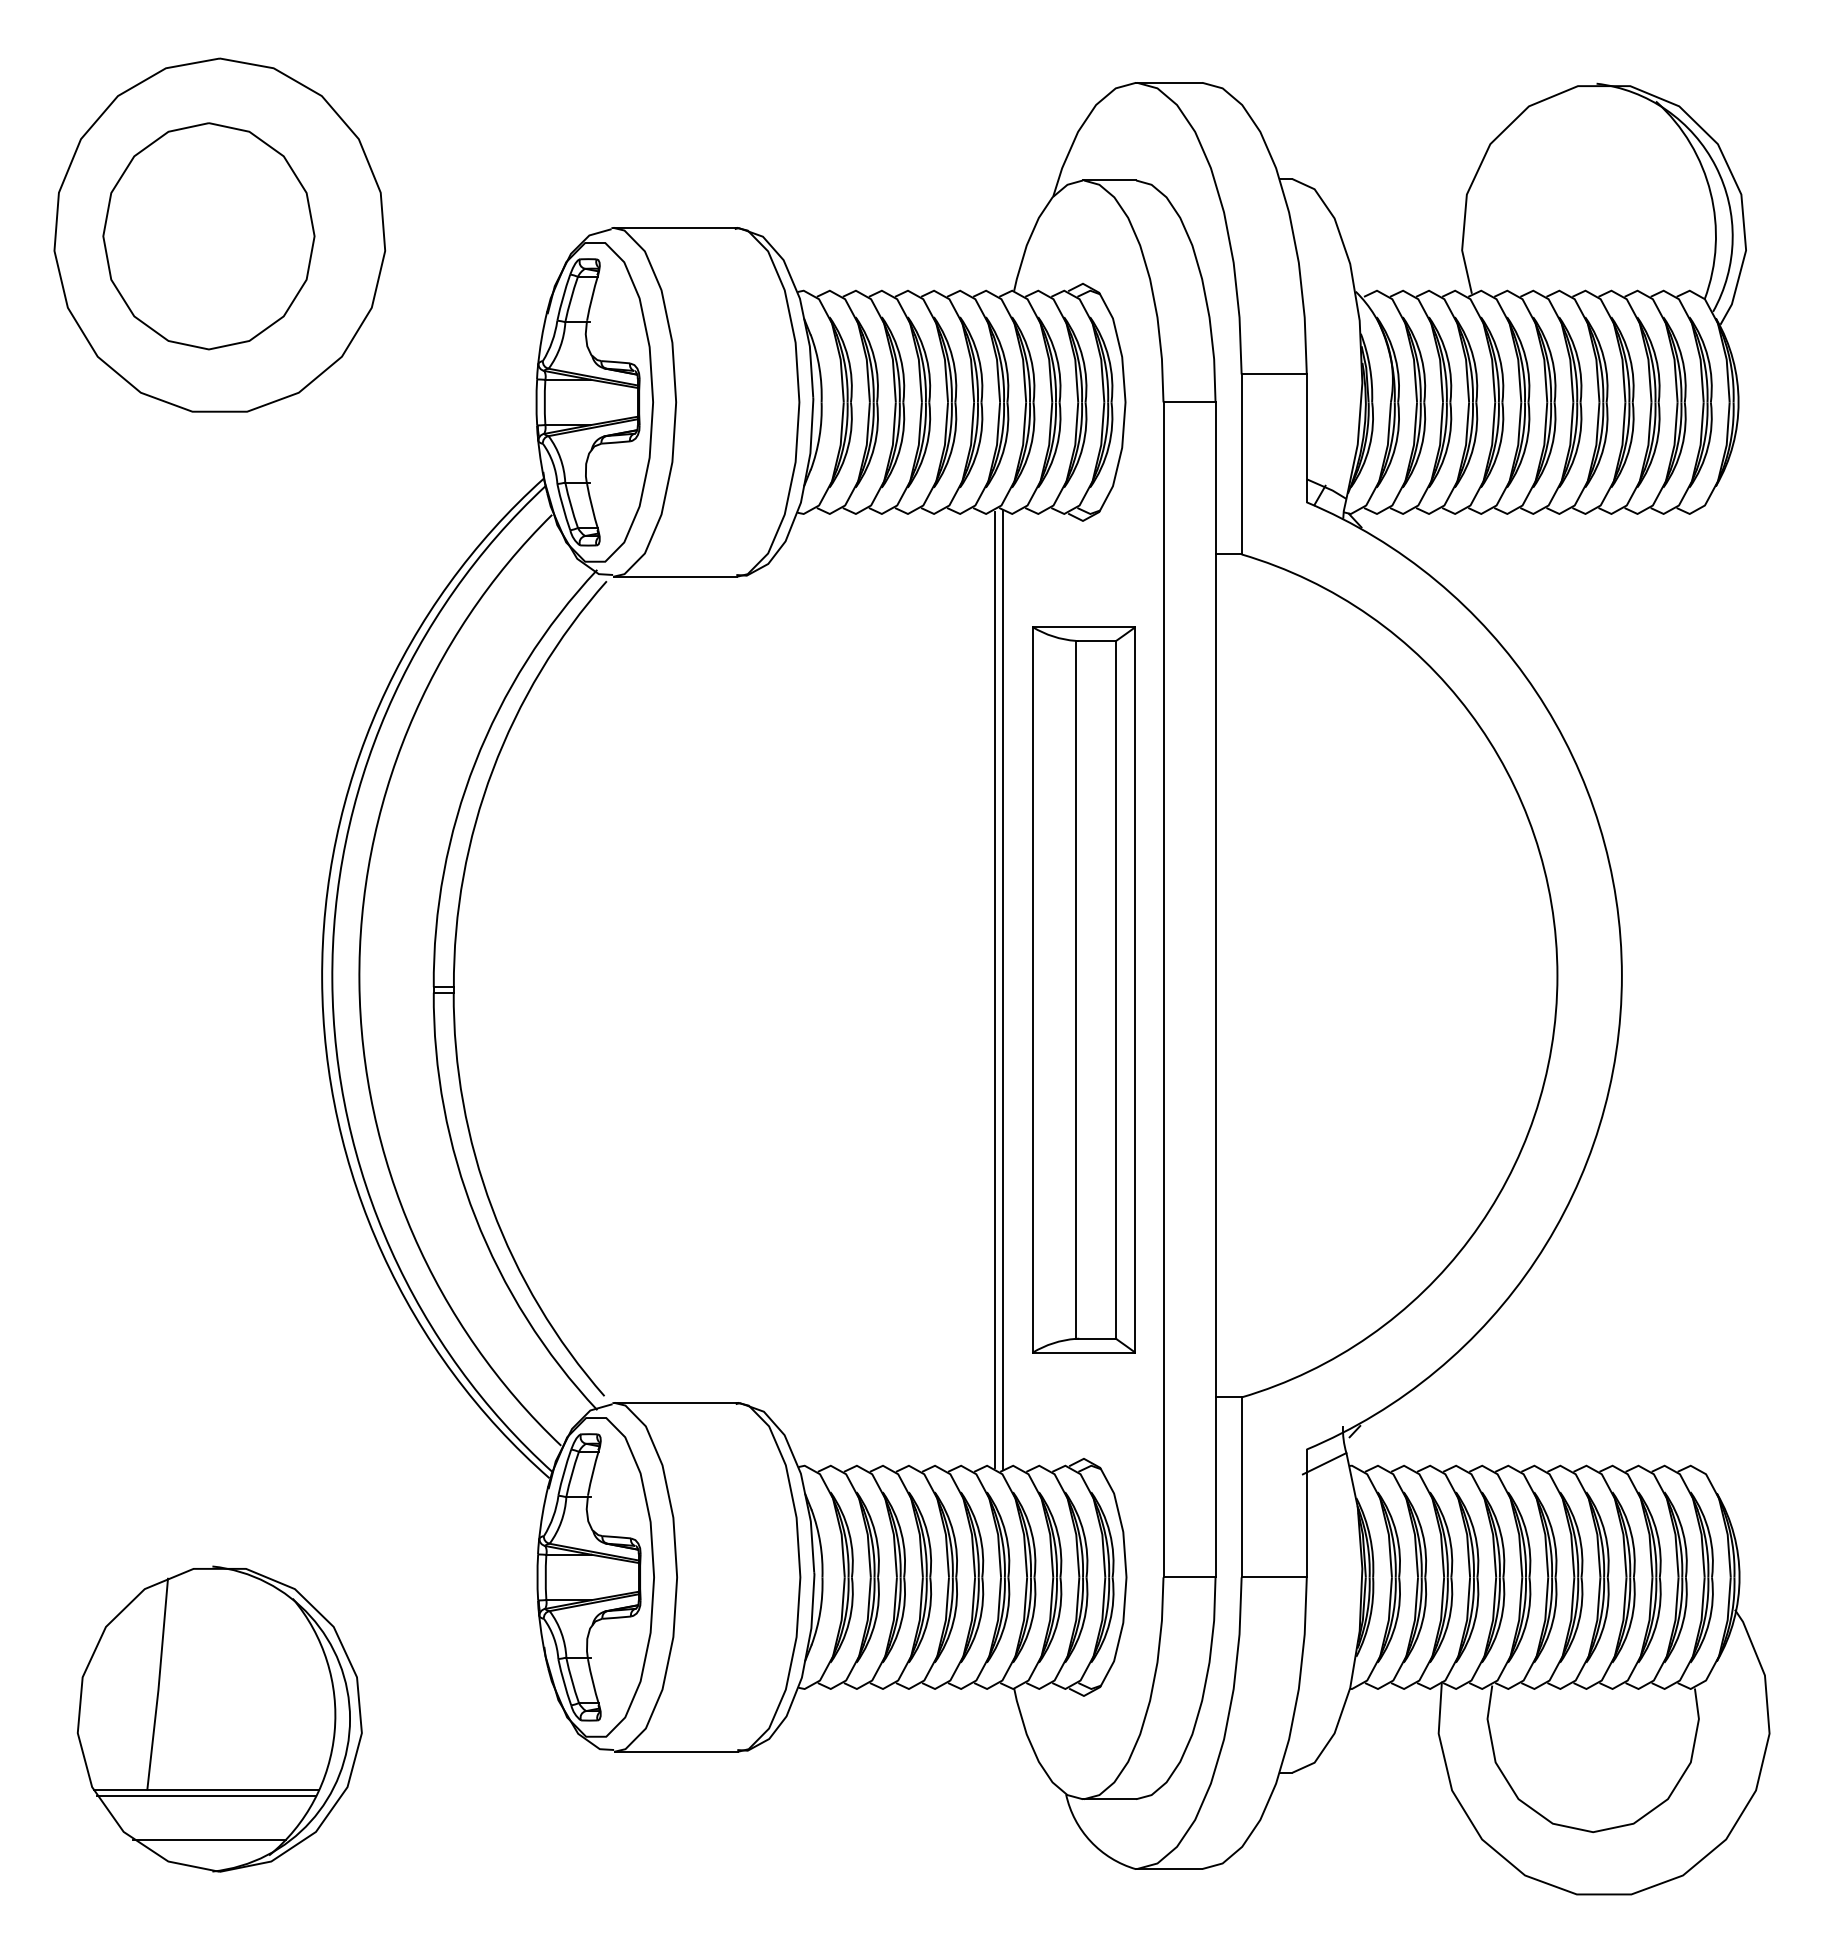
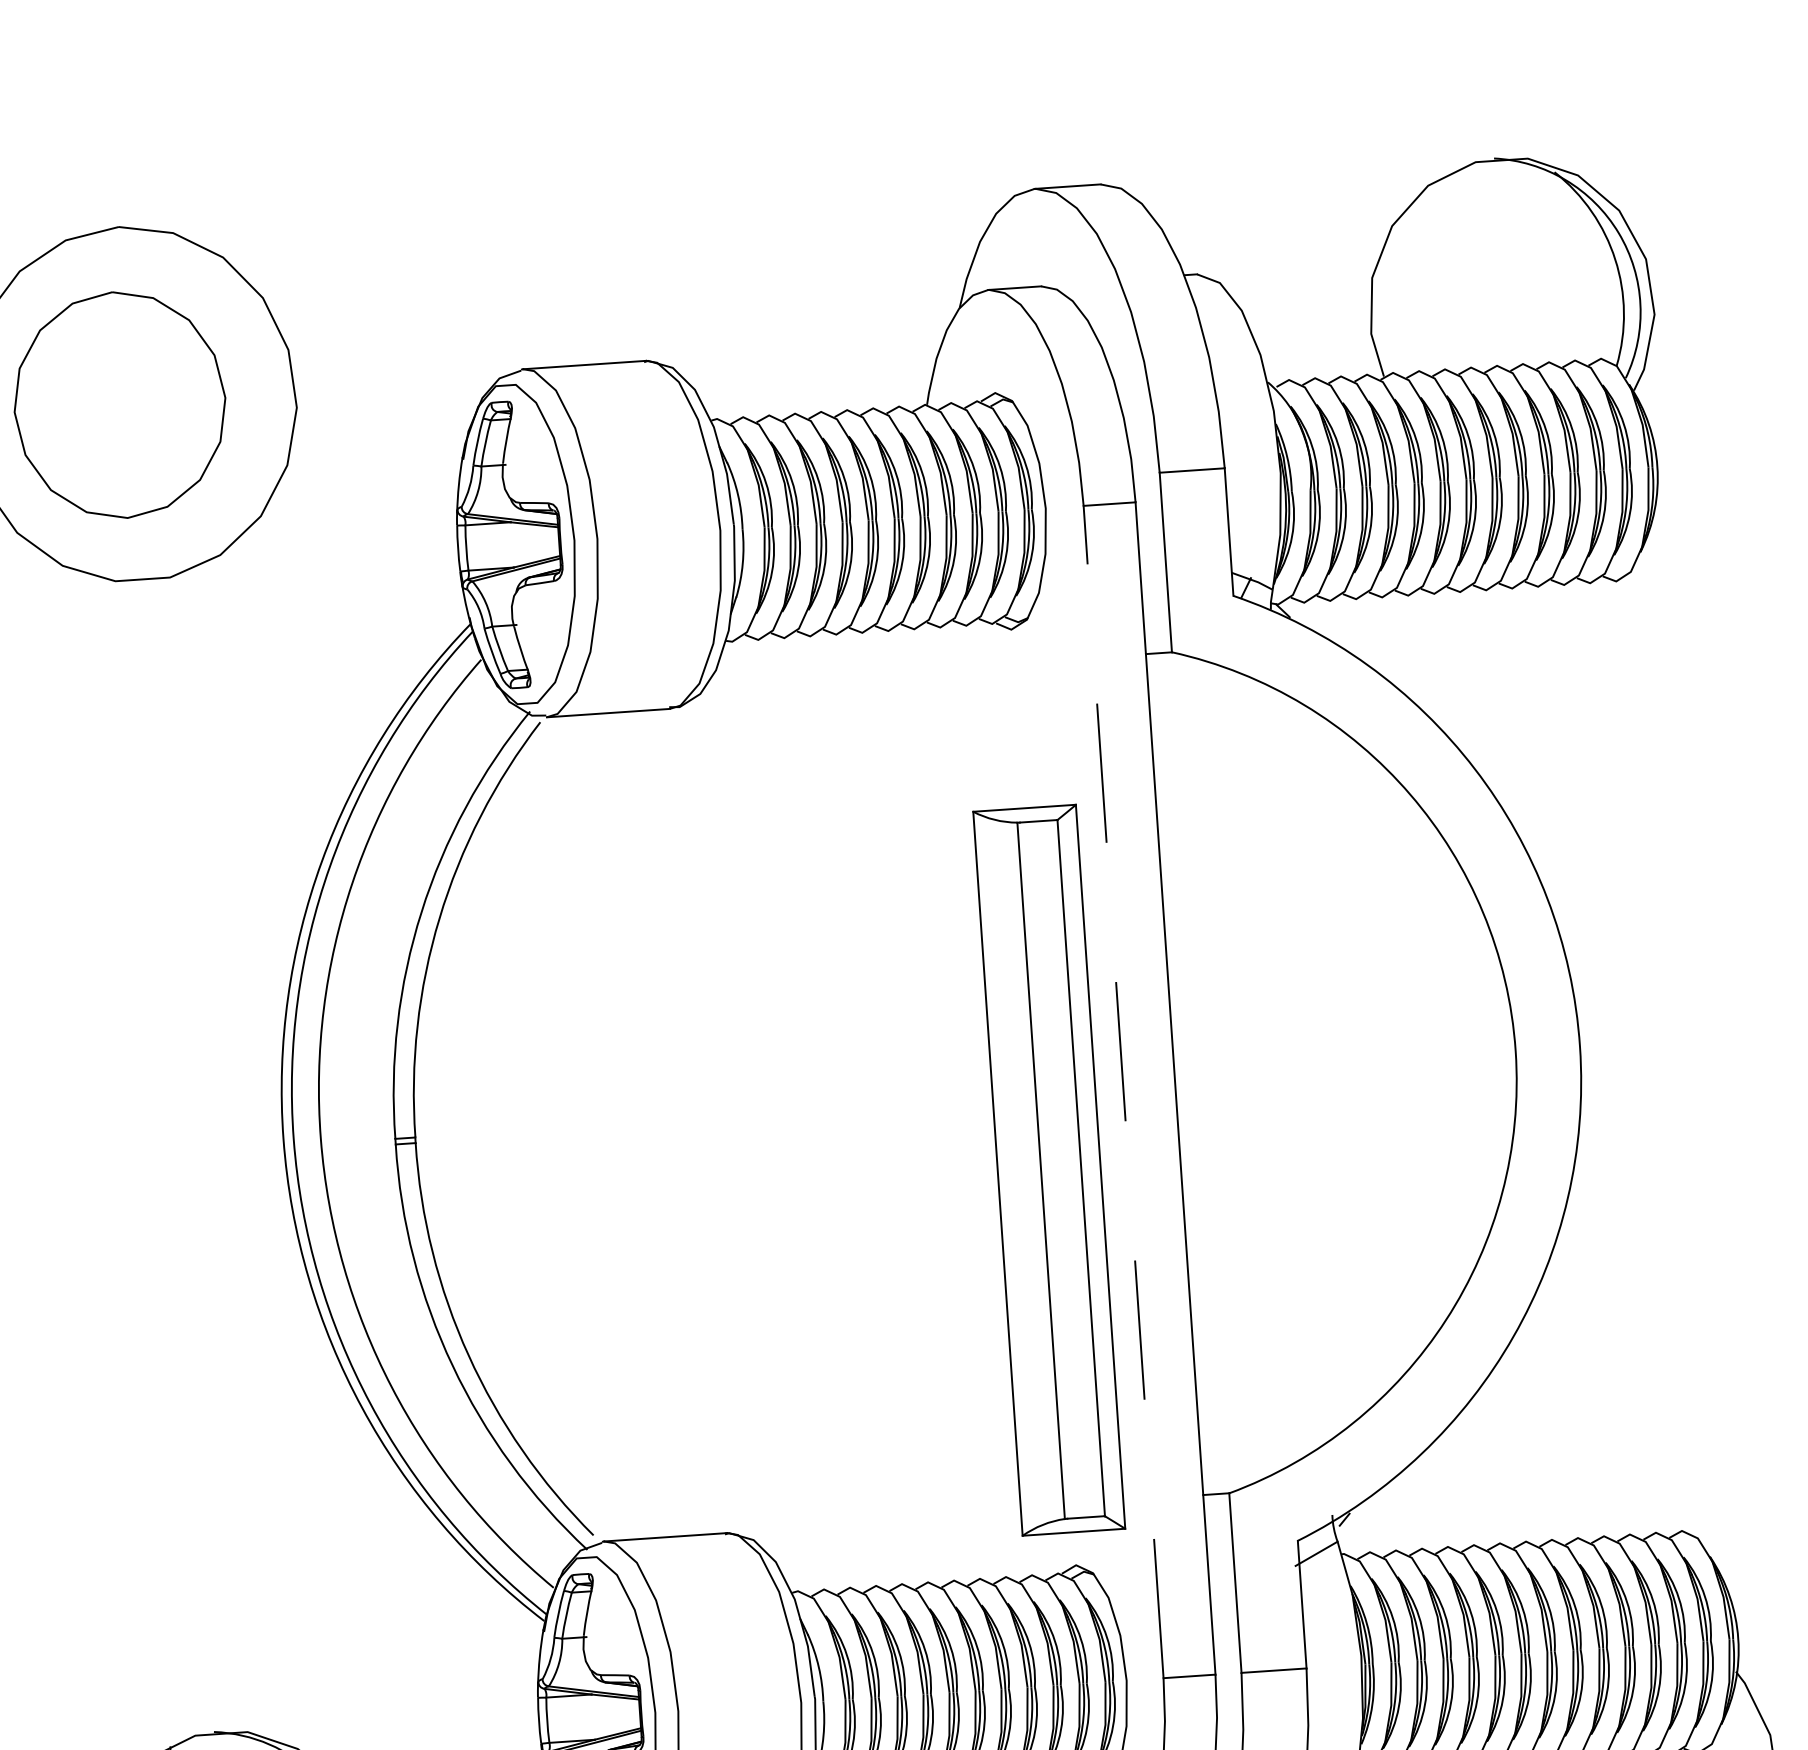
line: (994, 989) -> (954, 1103), removed
part: (1083, 989) -> (1048, 1169), moved
line: (1163, 989) -> (1123, 1091), solid -> dashed
line: (1003, 990) -> (964, 1103), removed

